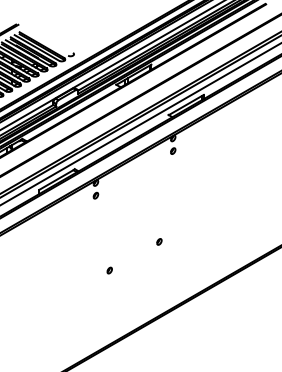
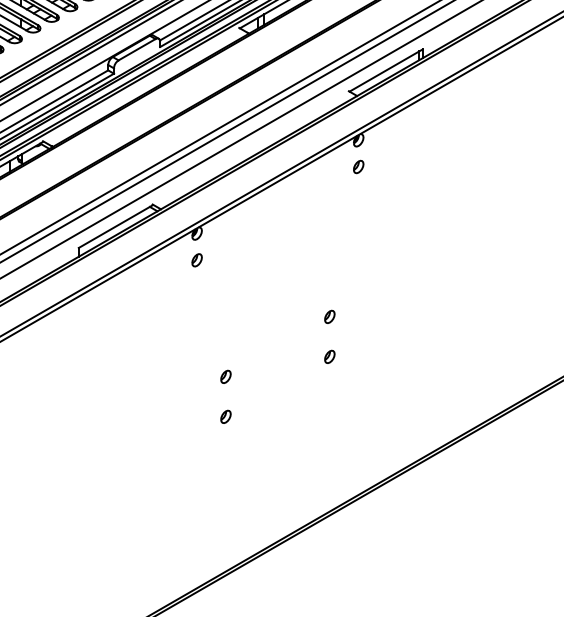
part: (159, 222) -> (330, 316), added
part: (109, 251) -> (225, 376), added

